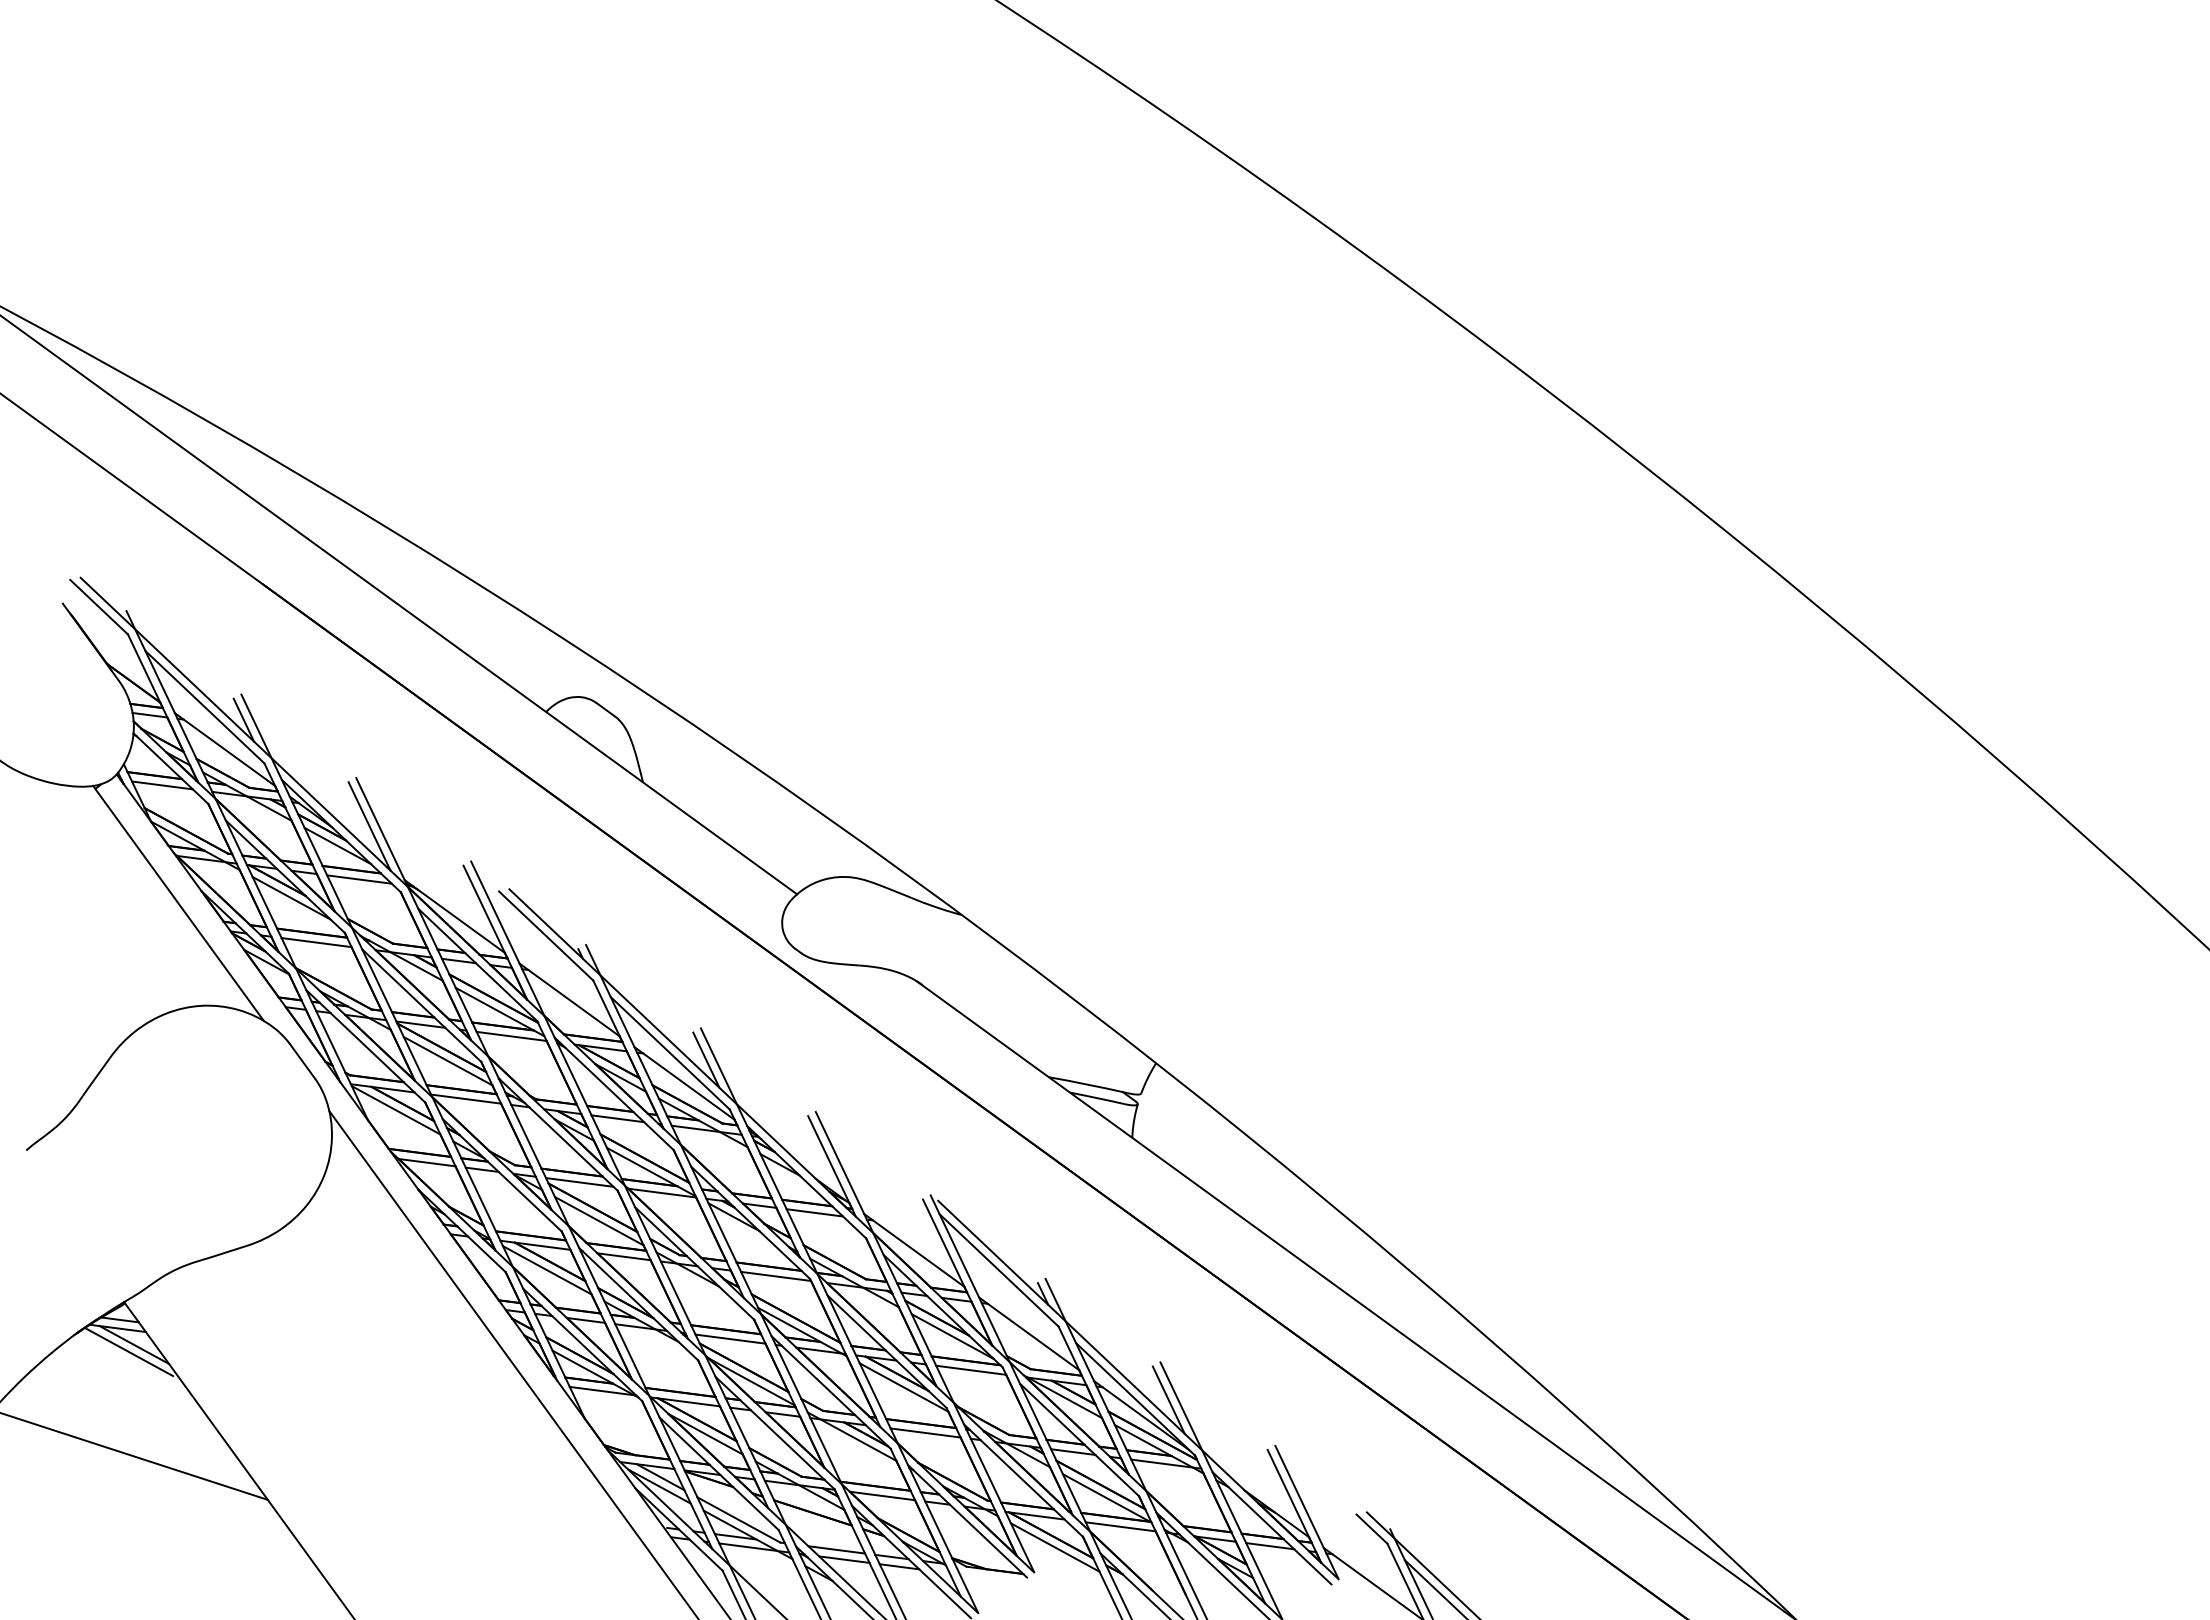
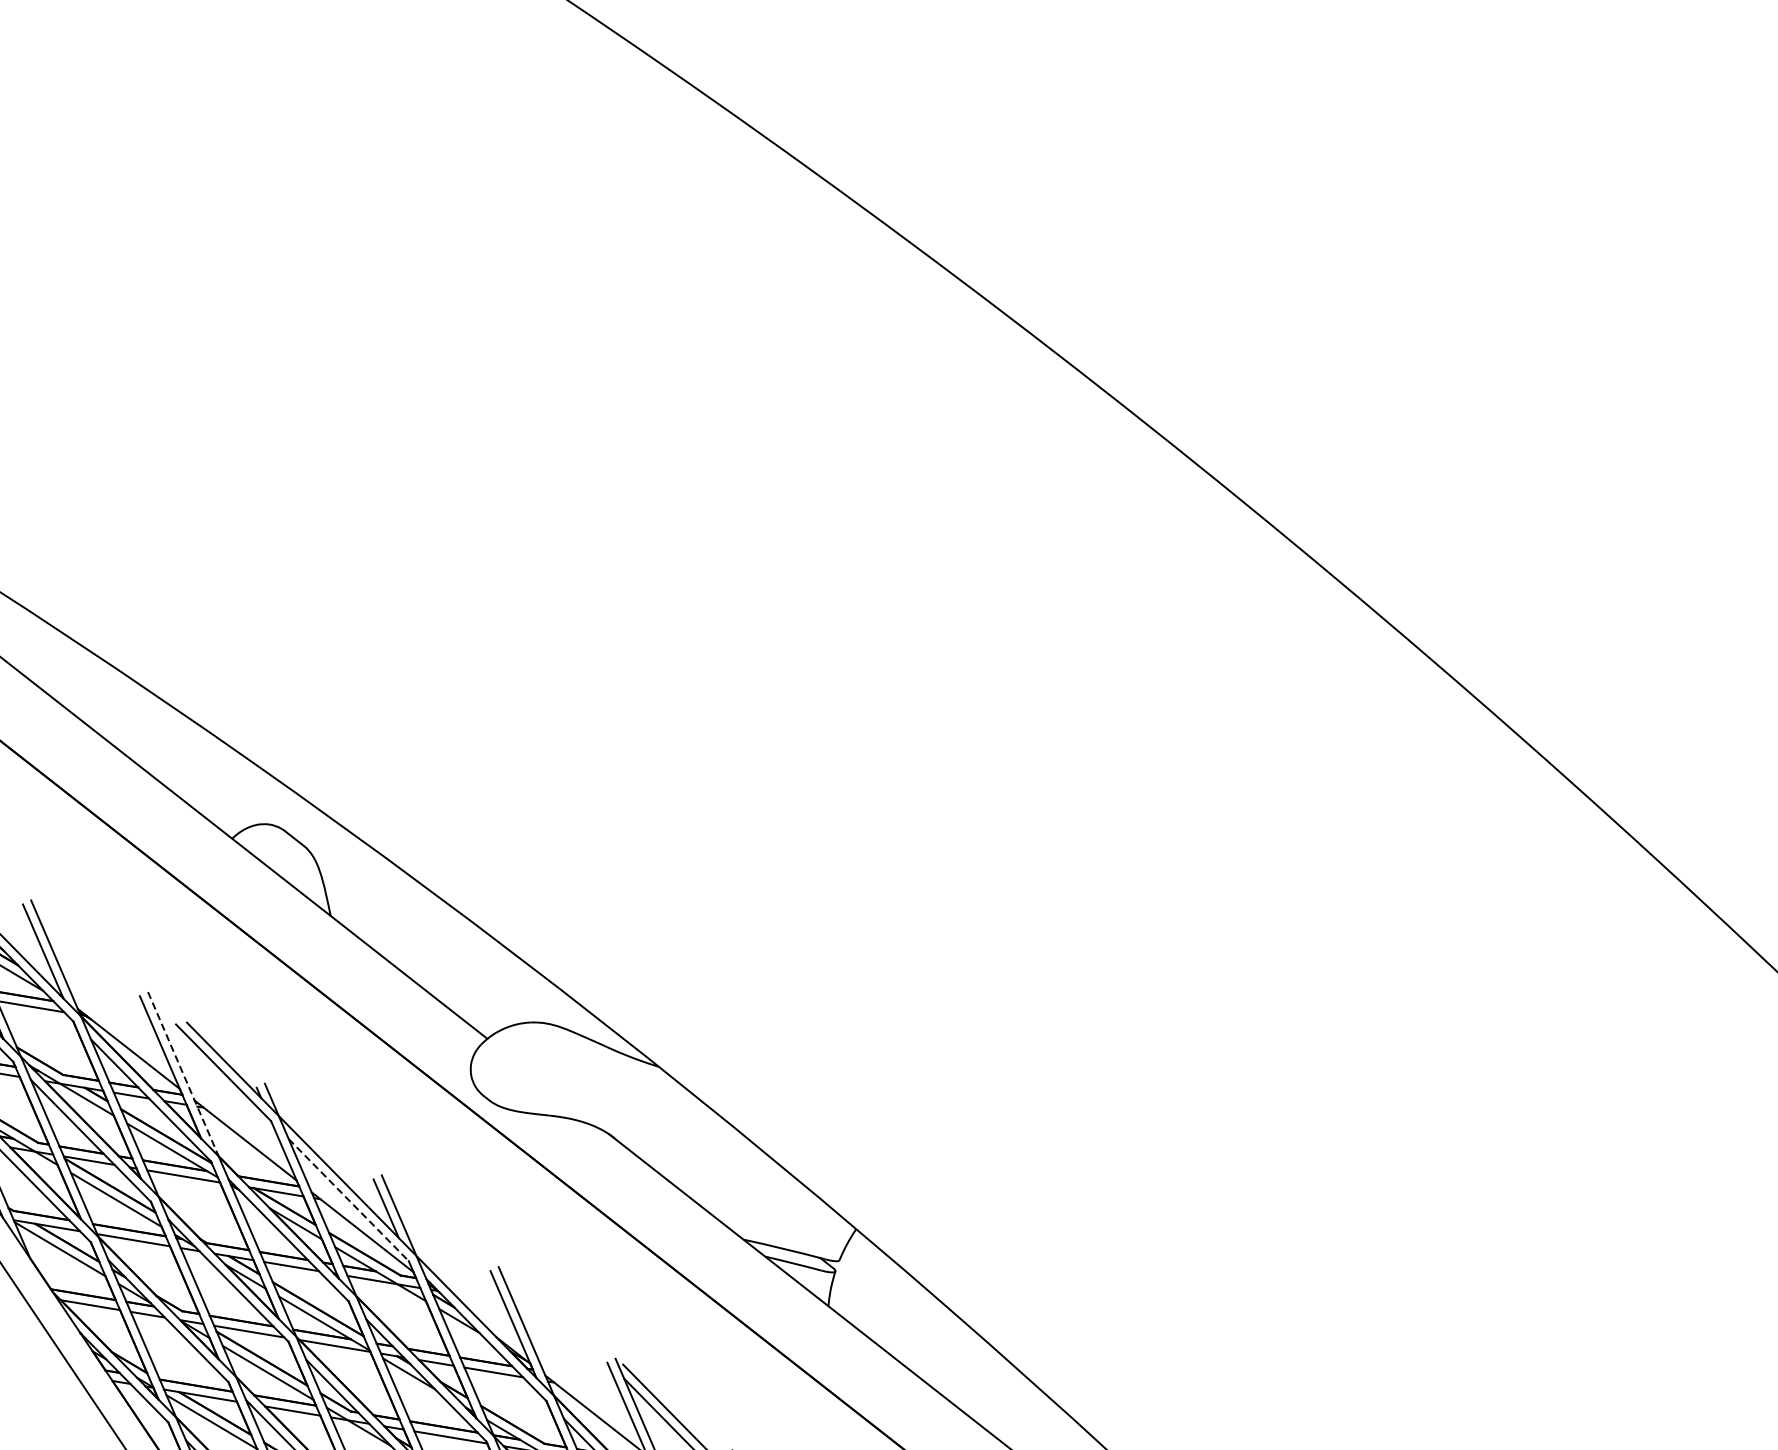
line: (508, 939) -> (184, 1075), solid -> dashed
line: (670, 1053) -> (349, 1200), solid -> dashed

